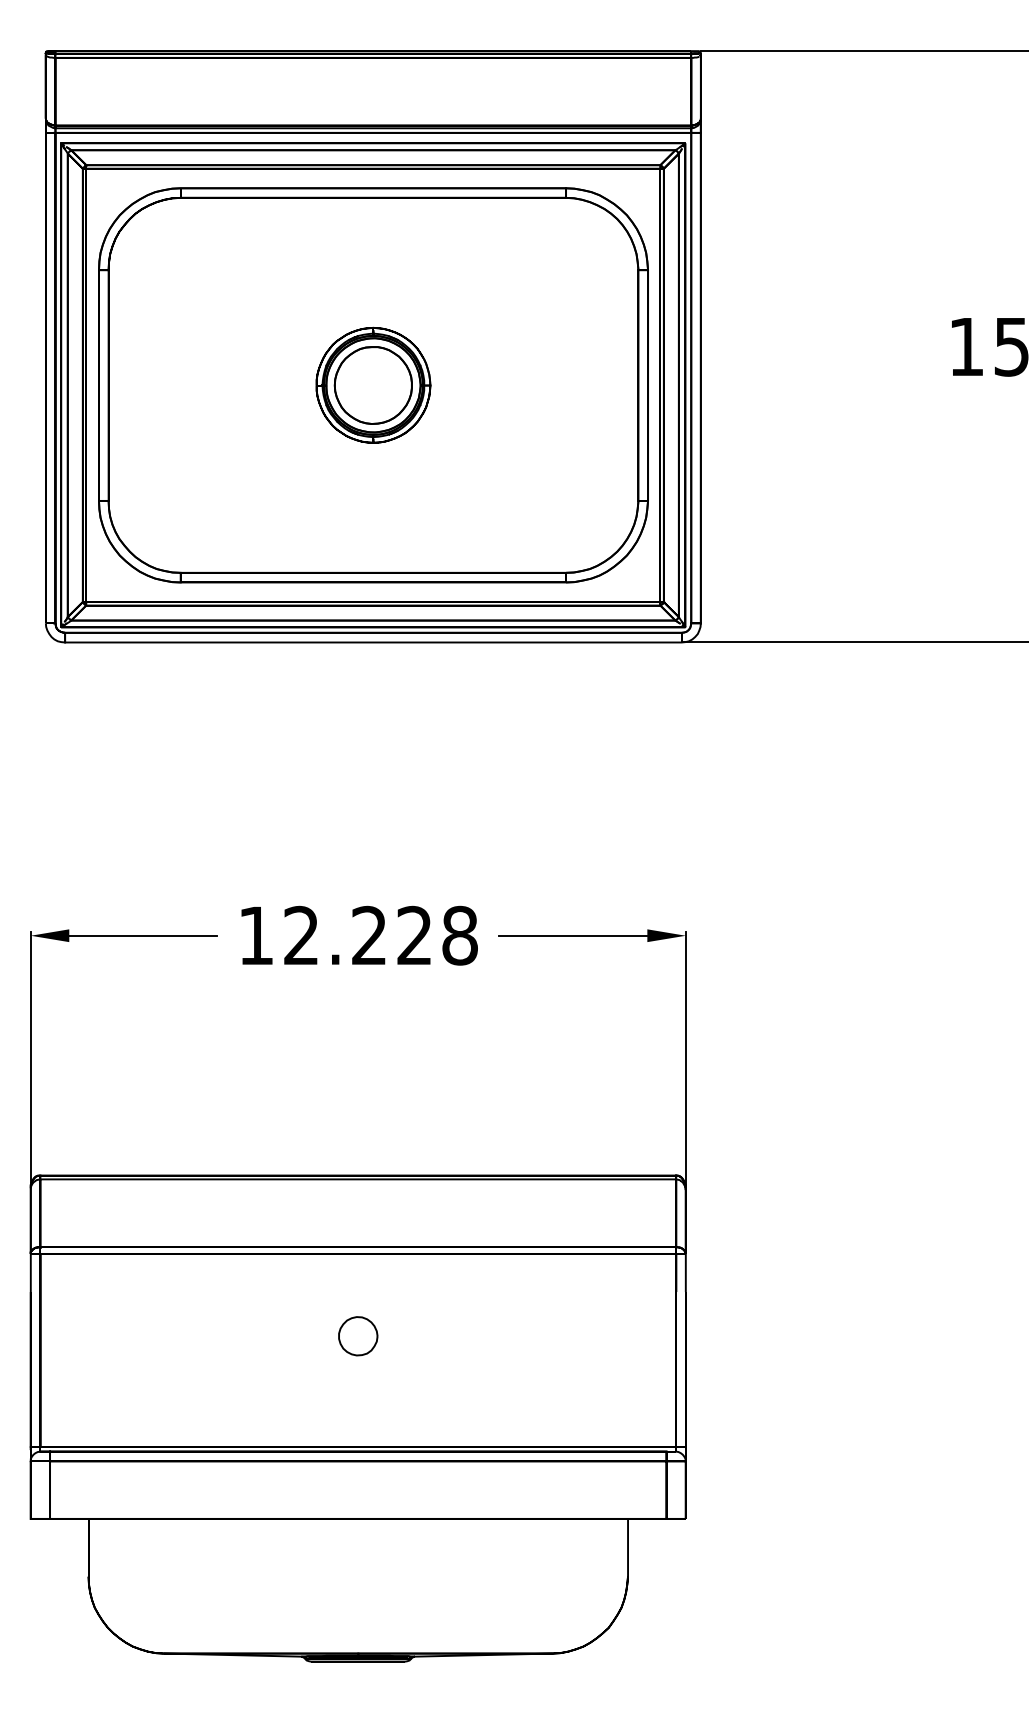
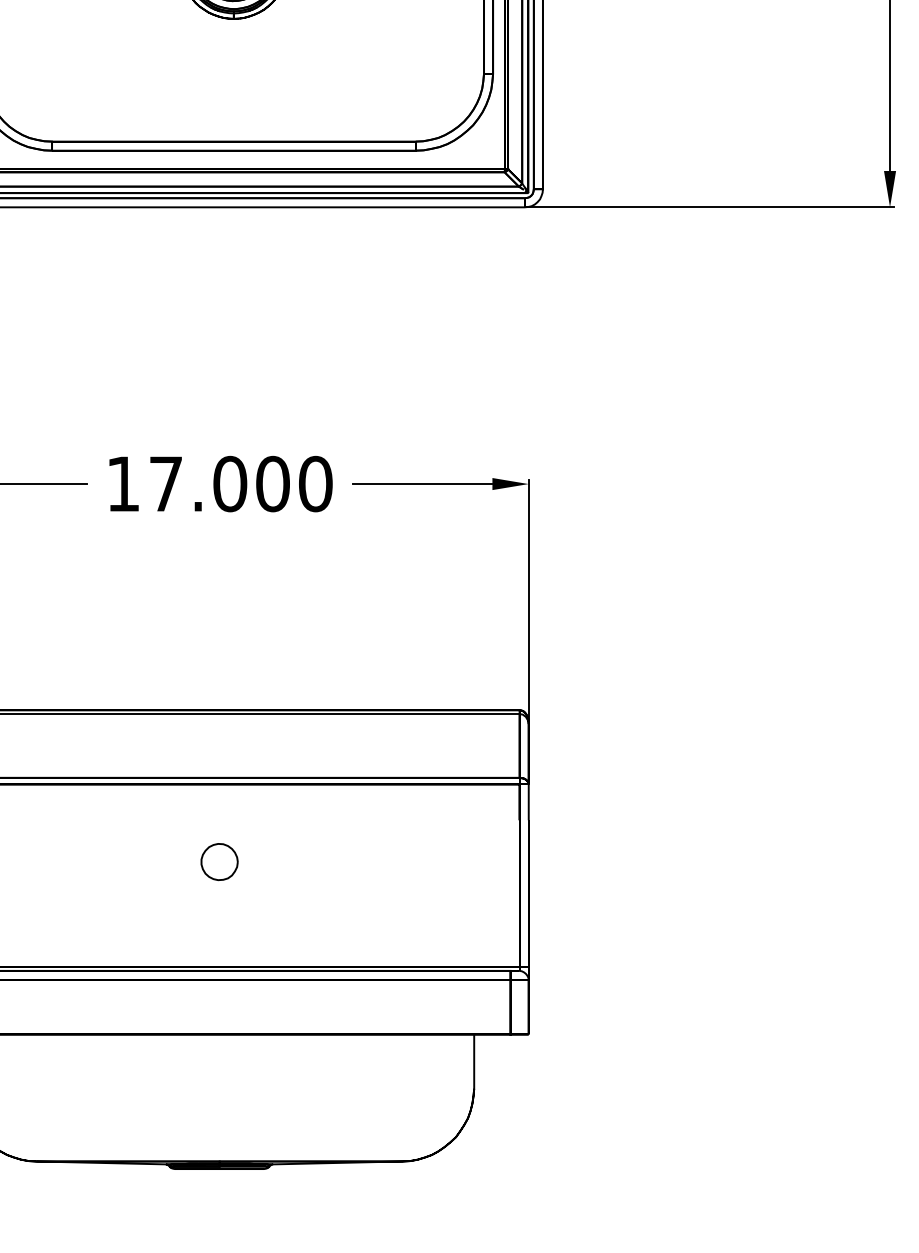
text: (381, 935) -> (241, 483), 12.228 -> 17.000

